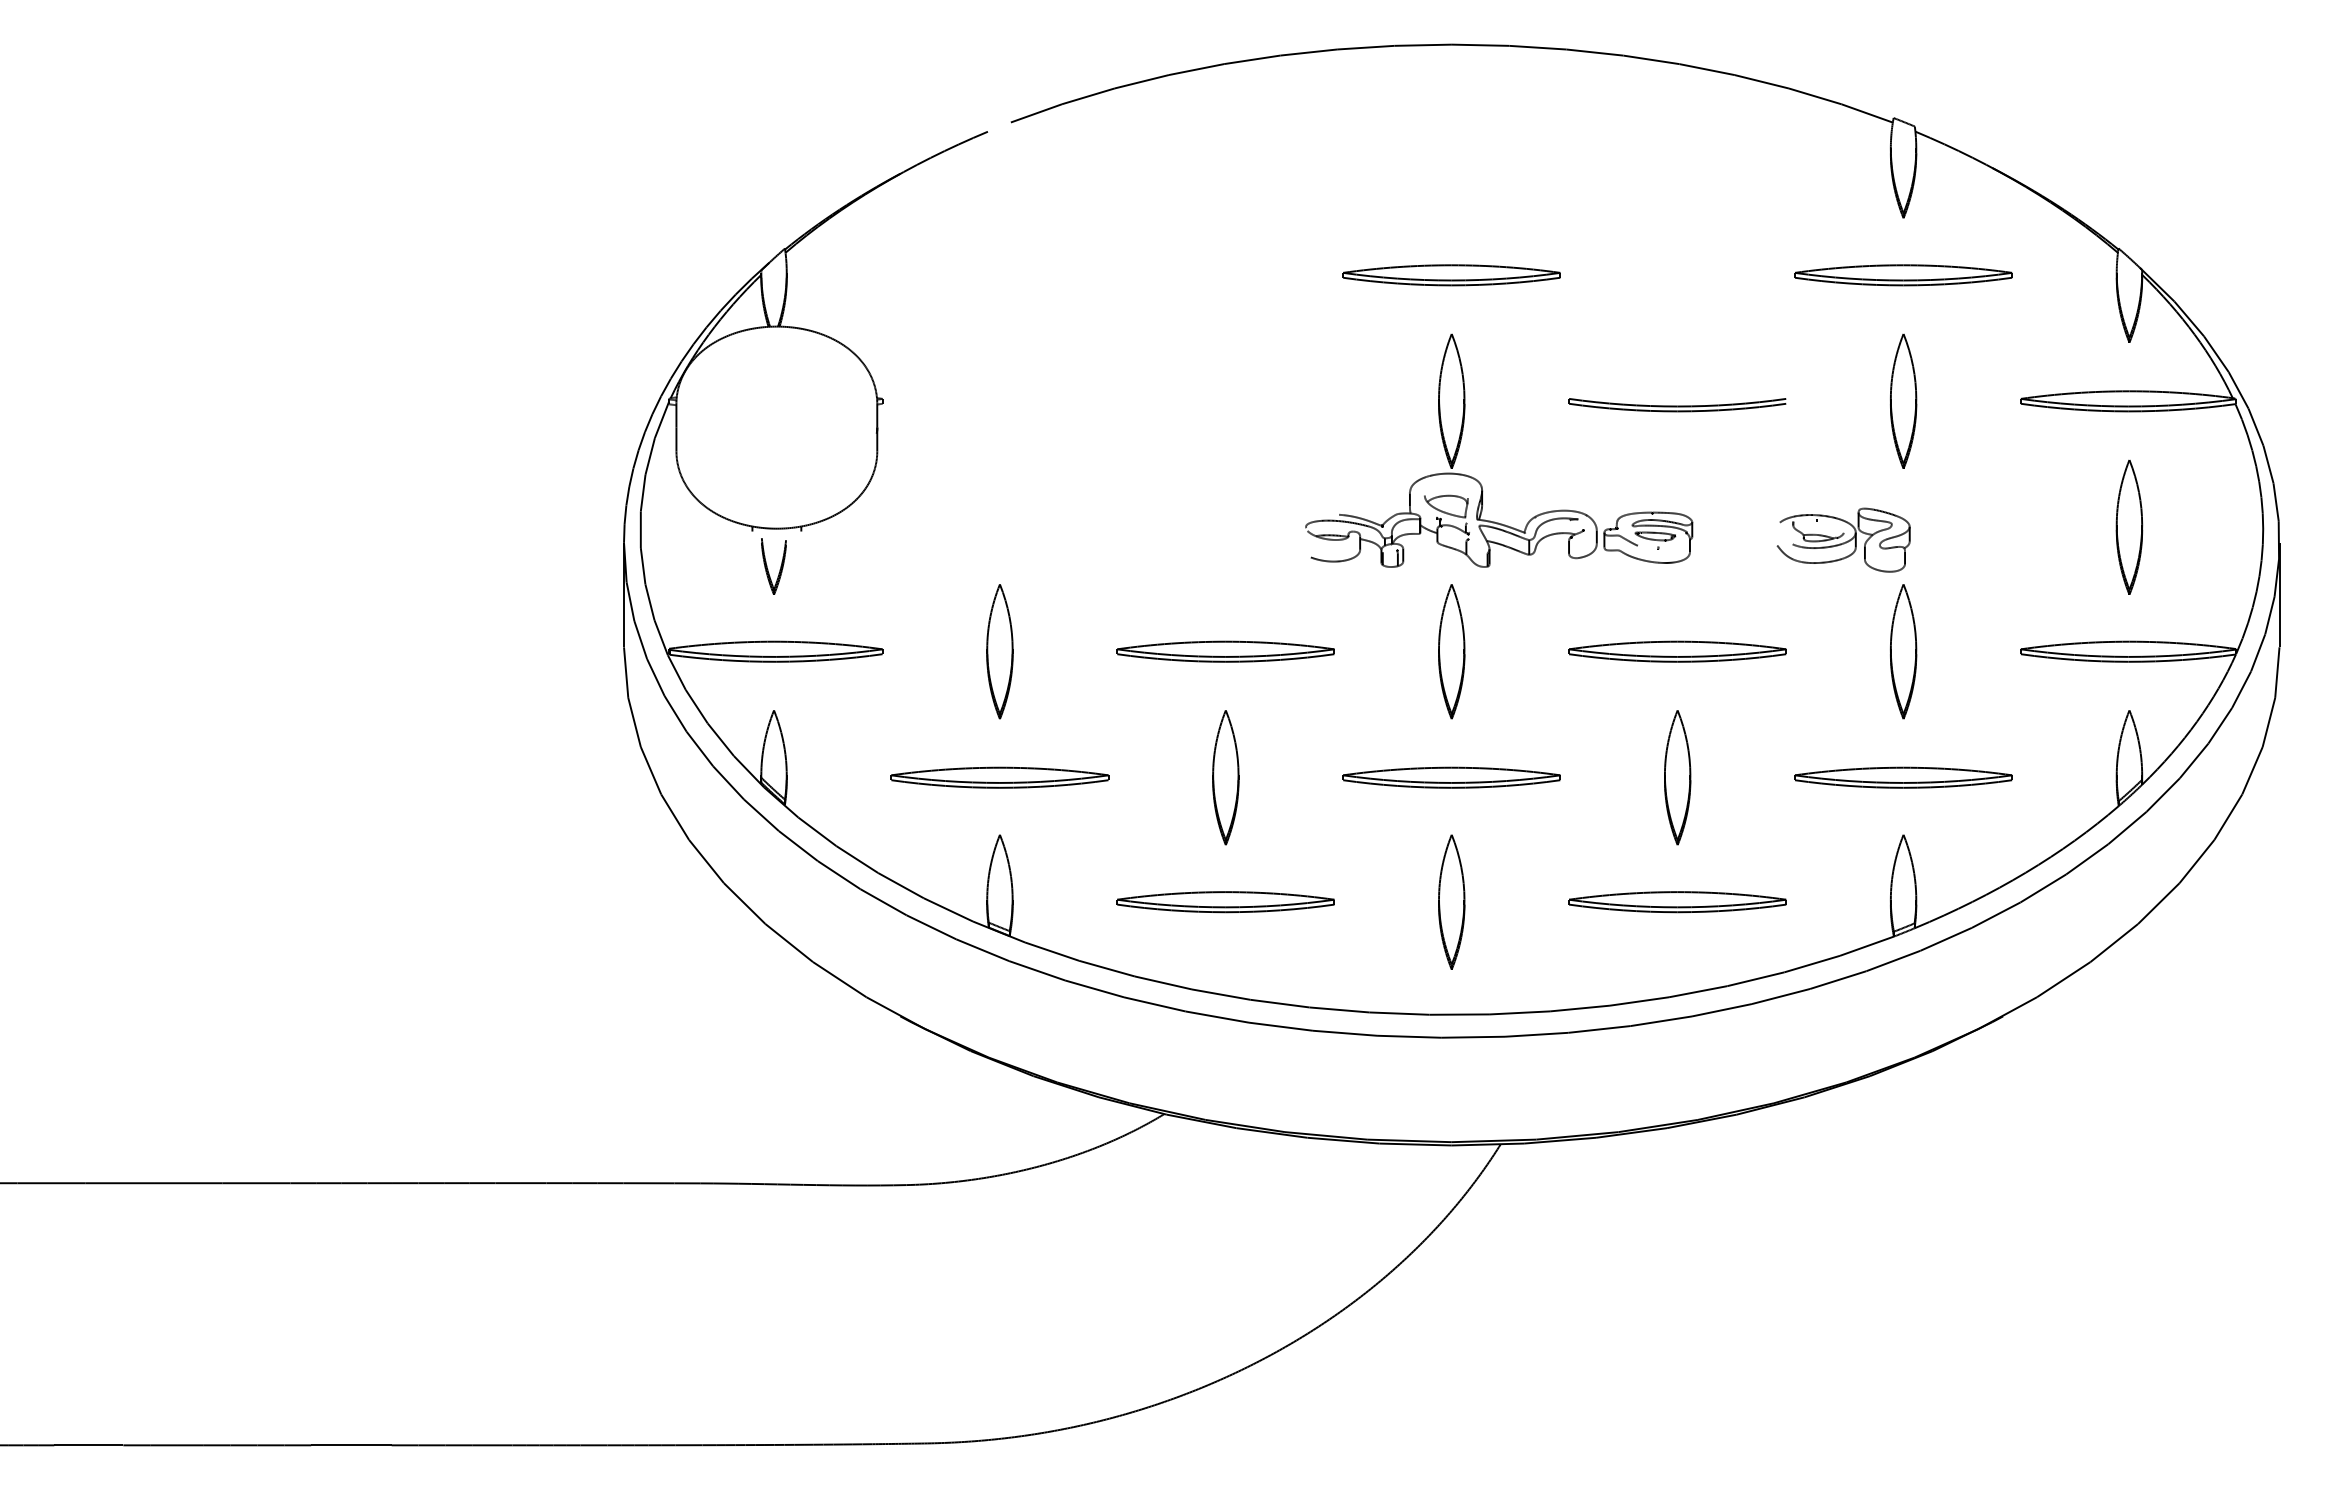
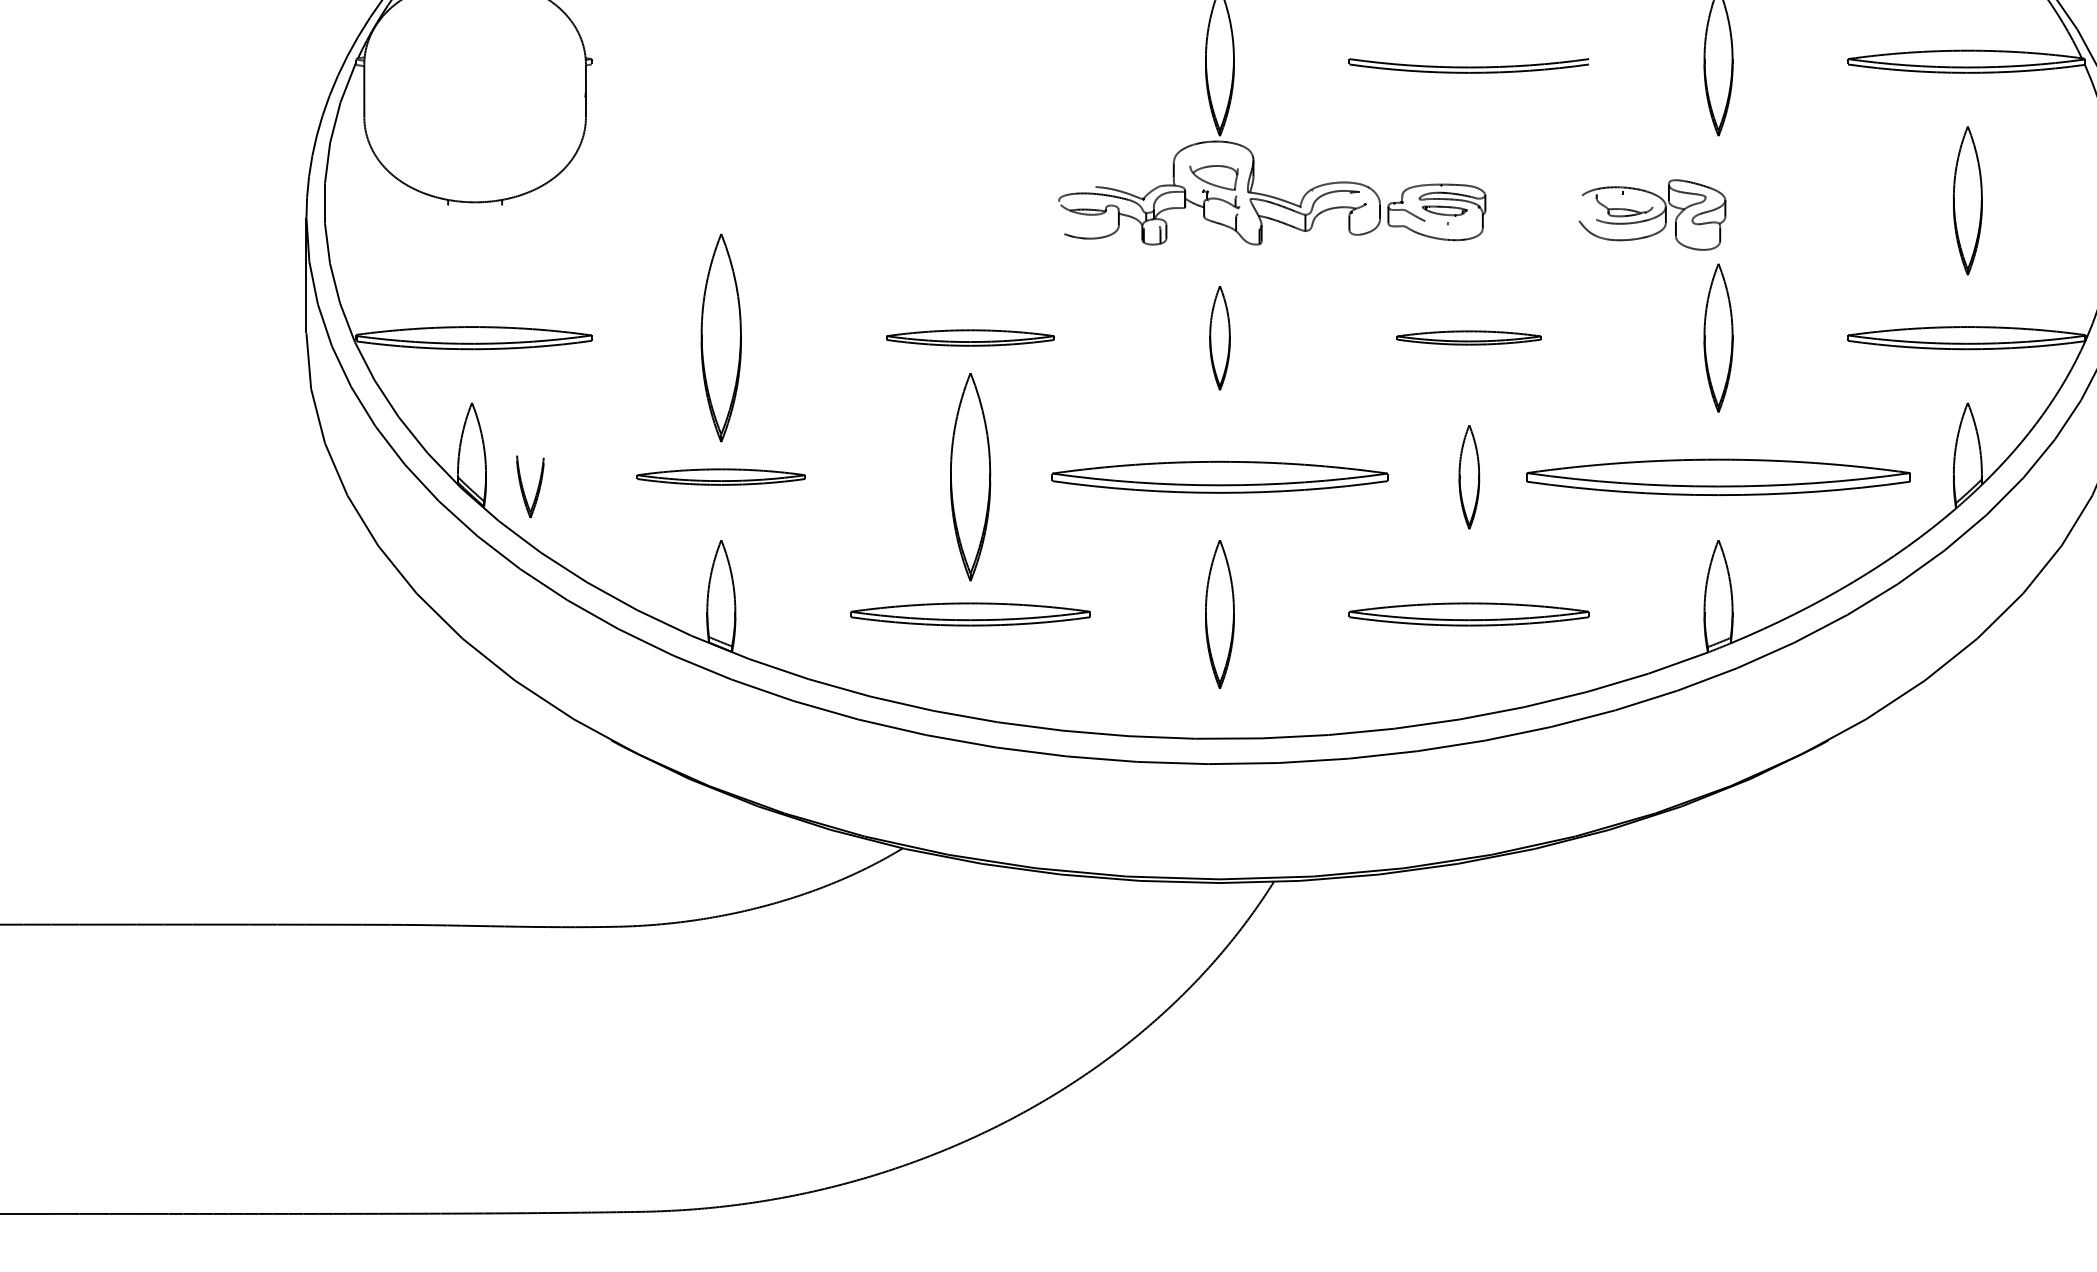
part: (773, 566) -> (529, 486), moved
part: (999, 651) -> (720, 337), size x1.4
part: (1225, 651) -> (970, 337), size x0.7
part: (1451, 651) -> (1219, 337), size x0.7
part: (1677, 651) -> (1469, 337), size x0.6
part: (999, 777) -> (720, 476), size x0.7
part: (1225, 777) -> (970, 476), size x1.4
part: (1451, 777) -> (1219, 476), size x1.4
part: (1677, 777) -> (1469, 476), size x0.7
part: (1903, 777) -> (1718, 476), size x1.6

